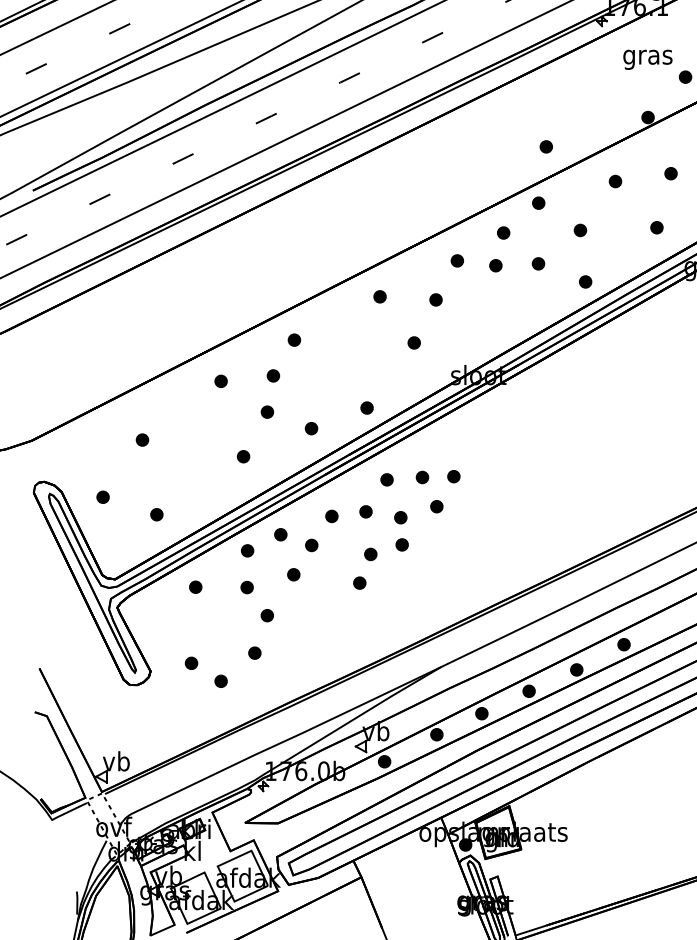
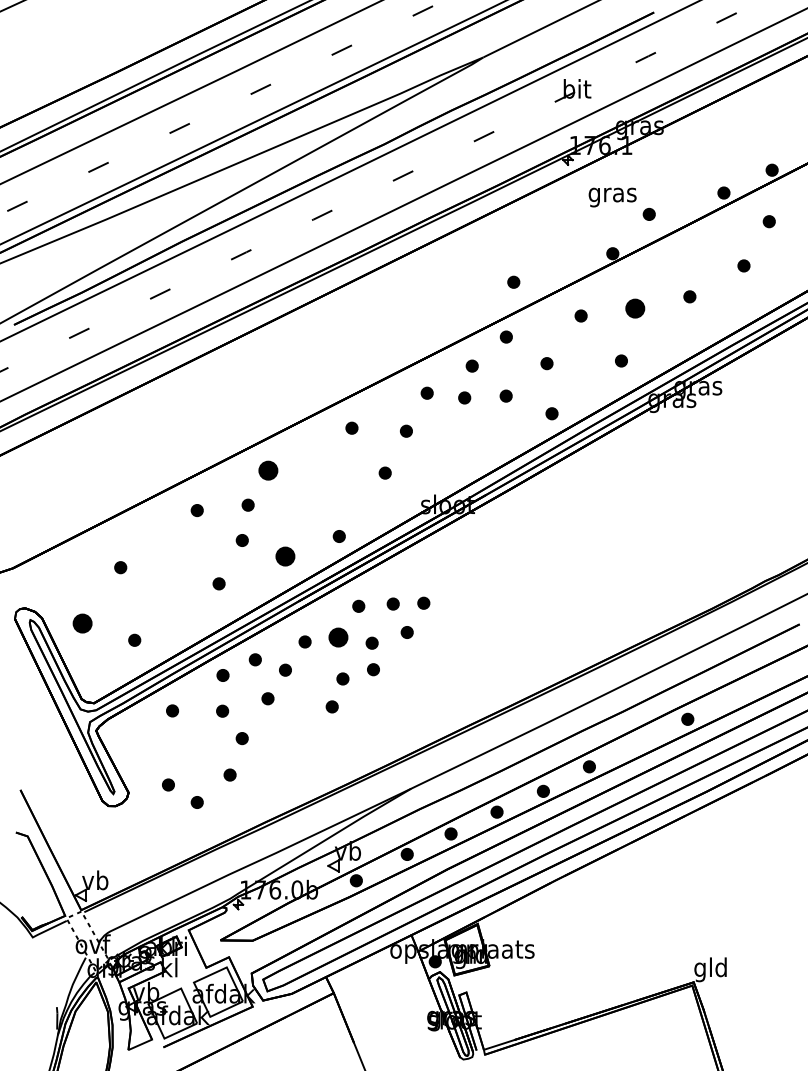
part: (670, 172) -> (634, 307), size x1.6
part: (294, 339) -> (268, 469), size x1.6
part: (310, 428) -> (284, 556), size x1.6
part: (102, 496) -> (81, 622), size x1.6
part: (365, 511) -> (337, 637), size x1.6

